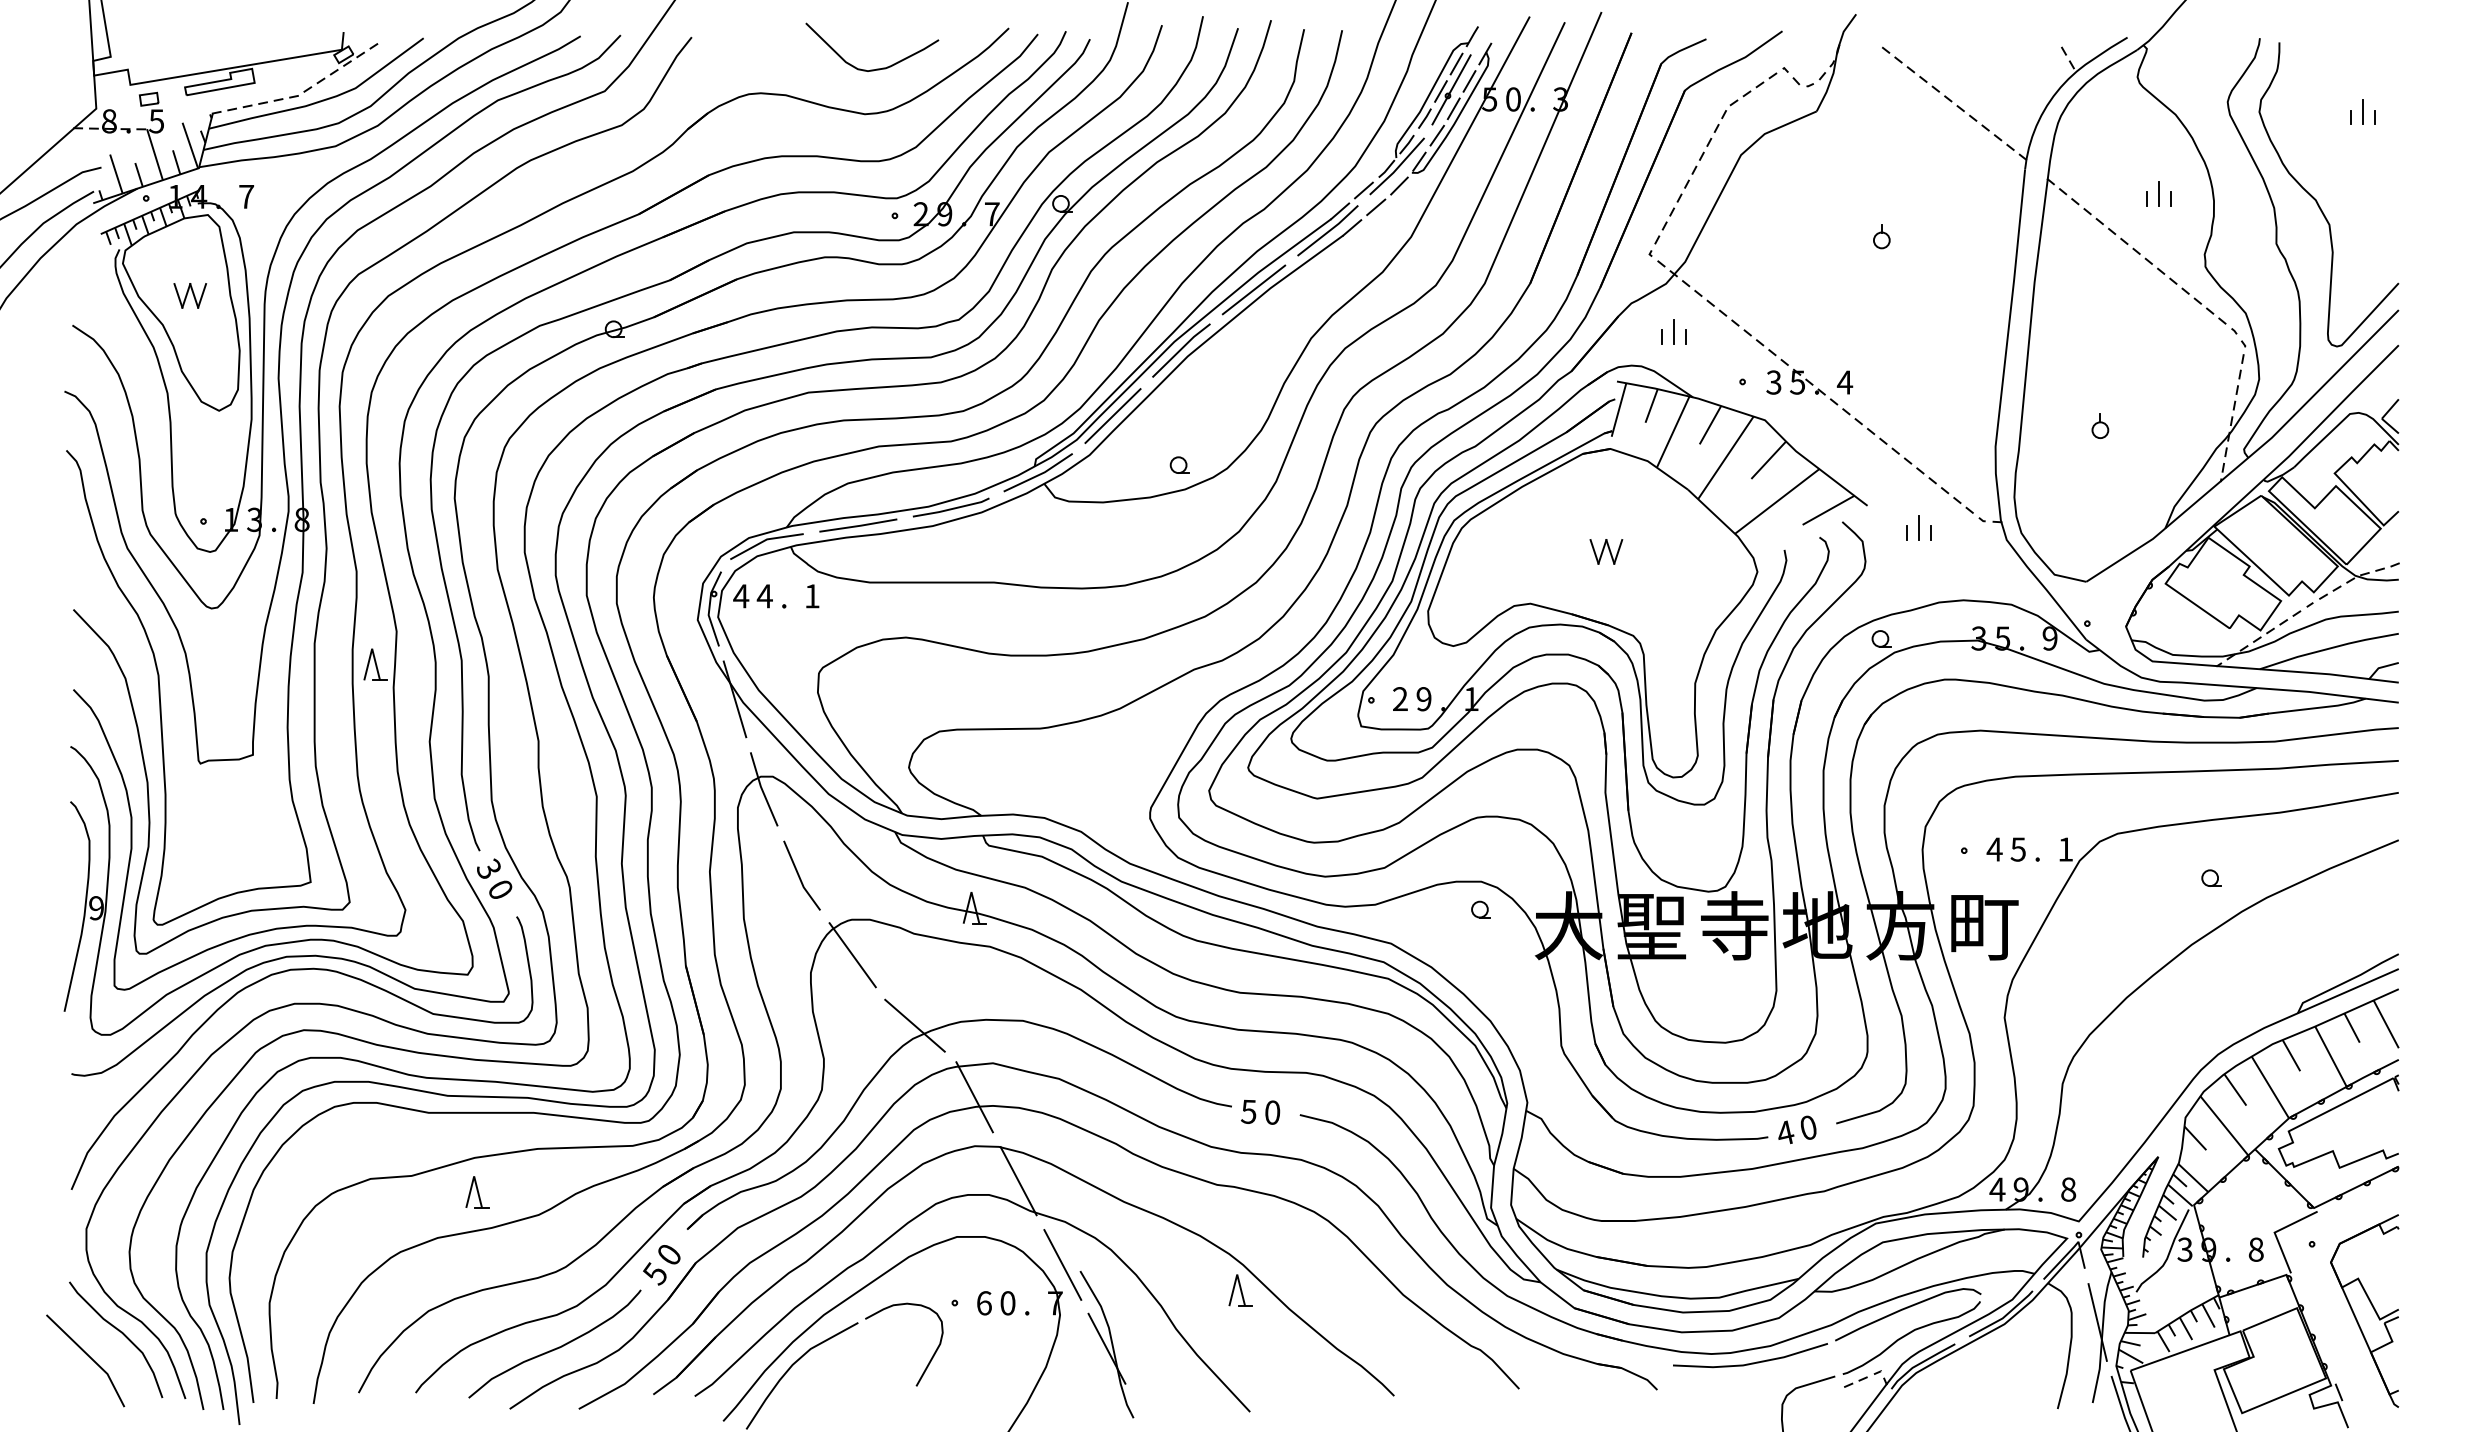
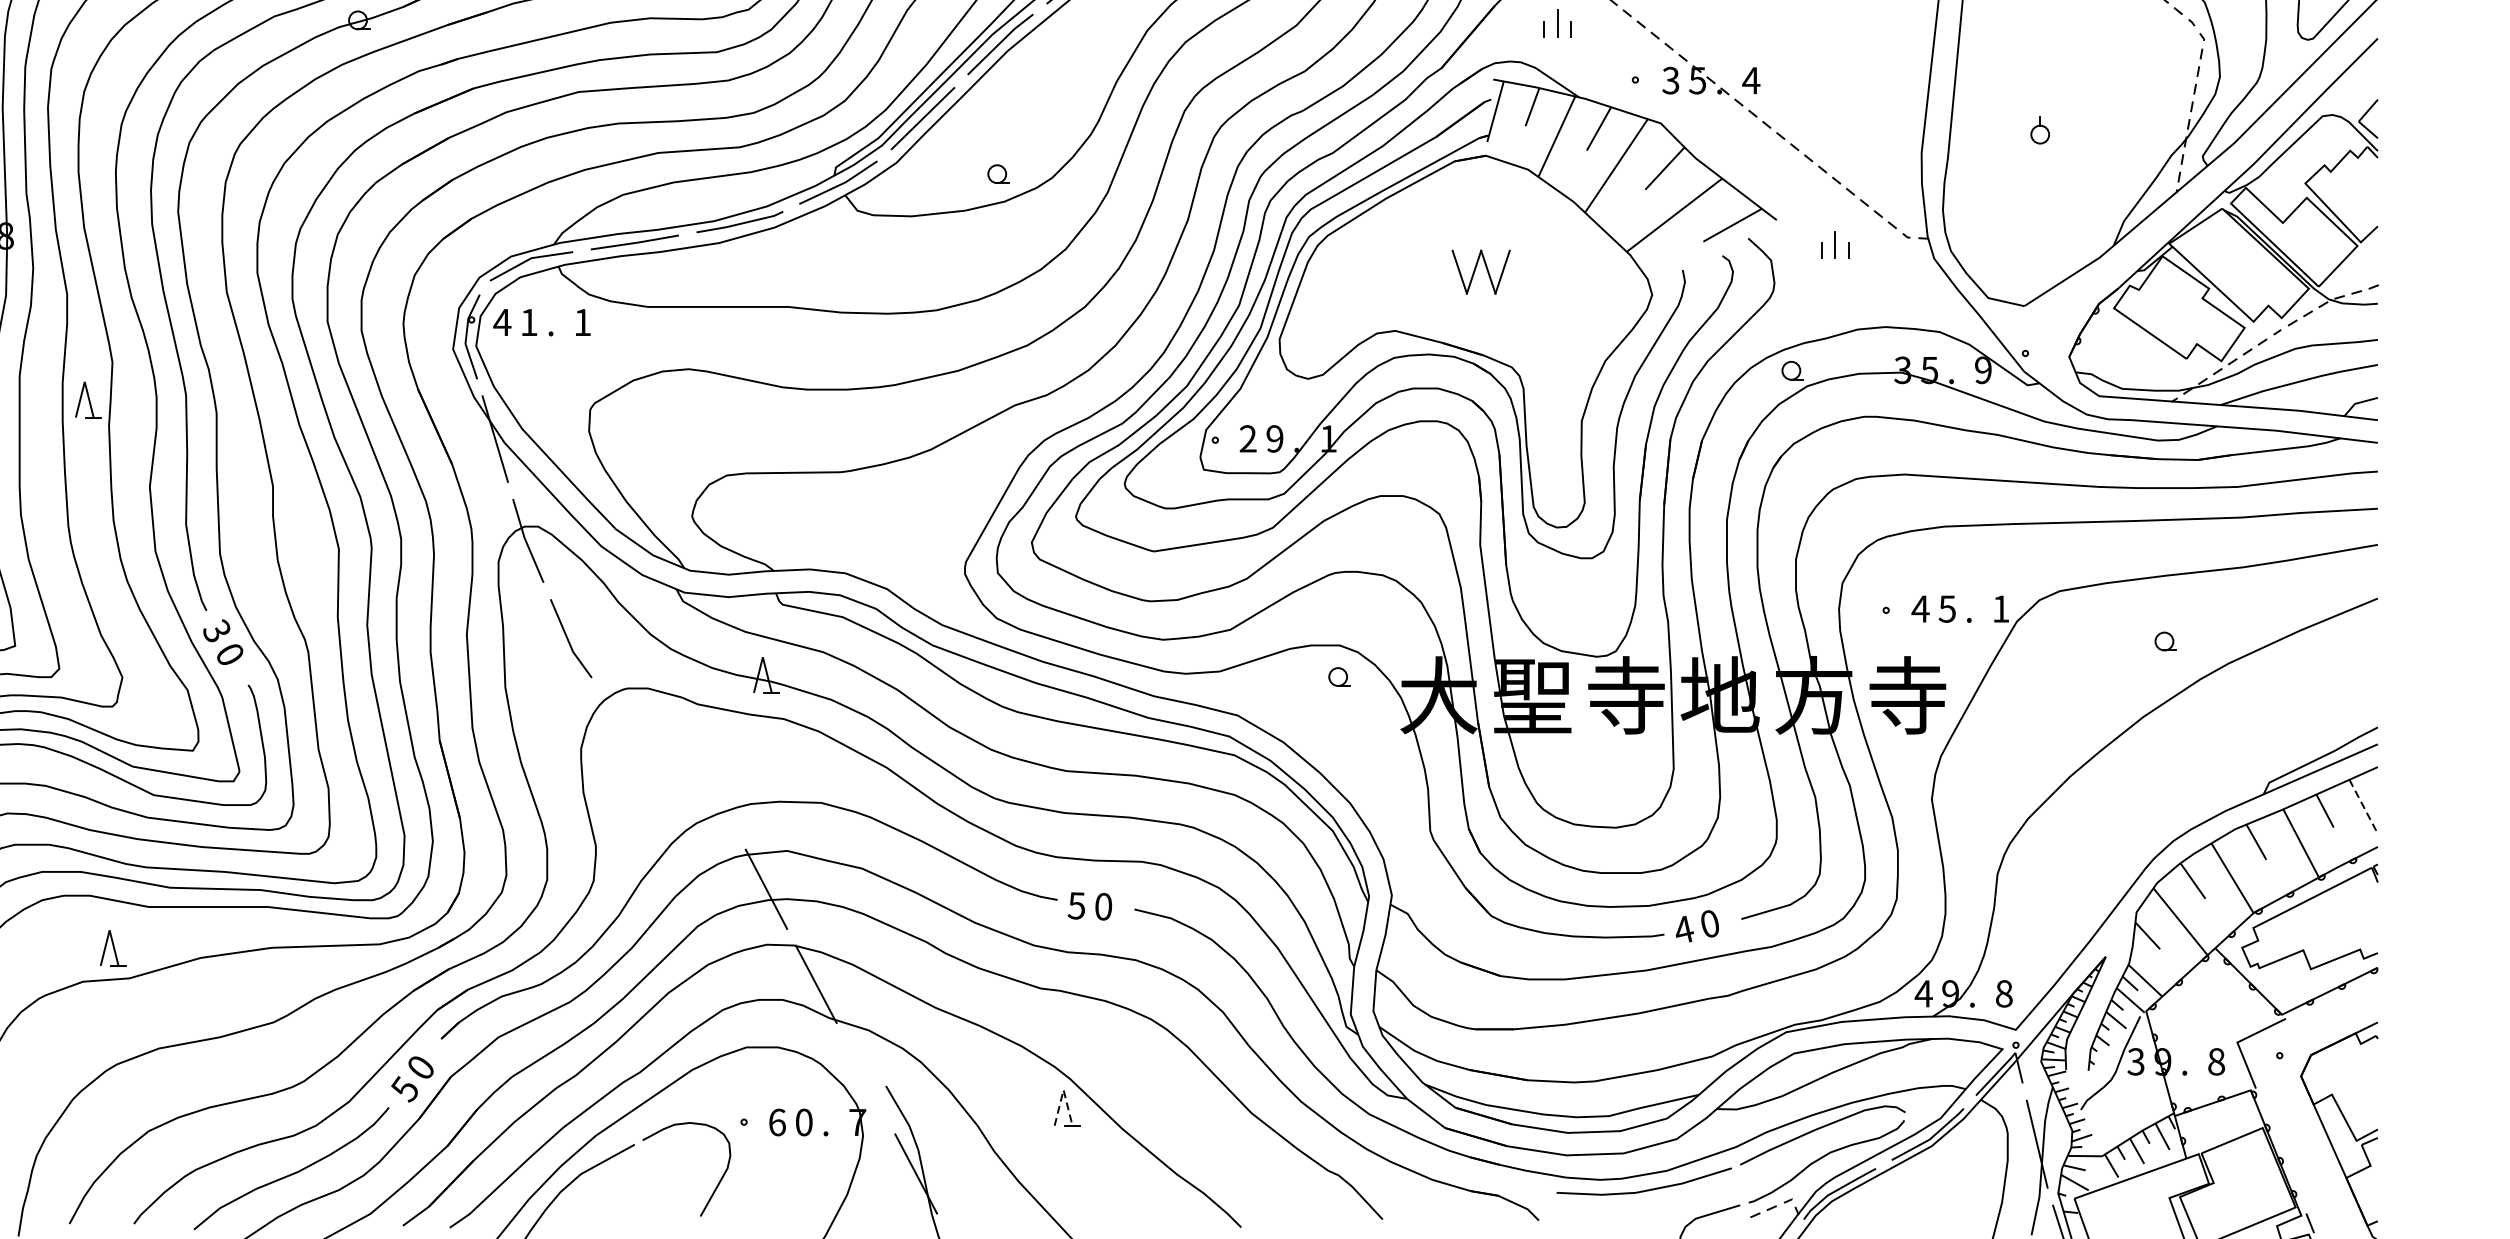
part: (1606, 551) -> (1481, 271), size x1.6
text: (764, 596) -> (528, 322), 4 -> 1
text: (1983, 925) -> (1907, 695), 町 -> 寺
line: (852, 955) -> (628, 728), removed
line: (2386, 1024) -> (2363, 807), solid -> dashed
line: (914, 1025) -> (698, 808), removed
part: (477, 1192) -> (113, 948), moved
line: (1062, 1264) -> (865, 1078), removed
line: (1237, 1274) -> (1063, 1089), solid -> dashed

